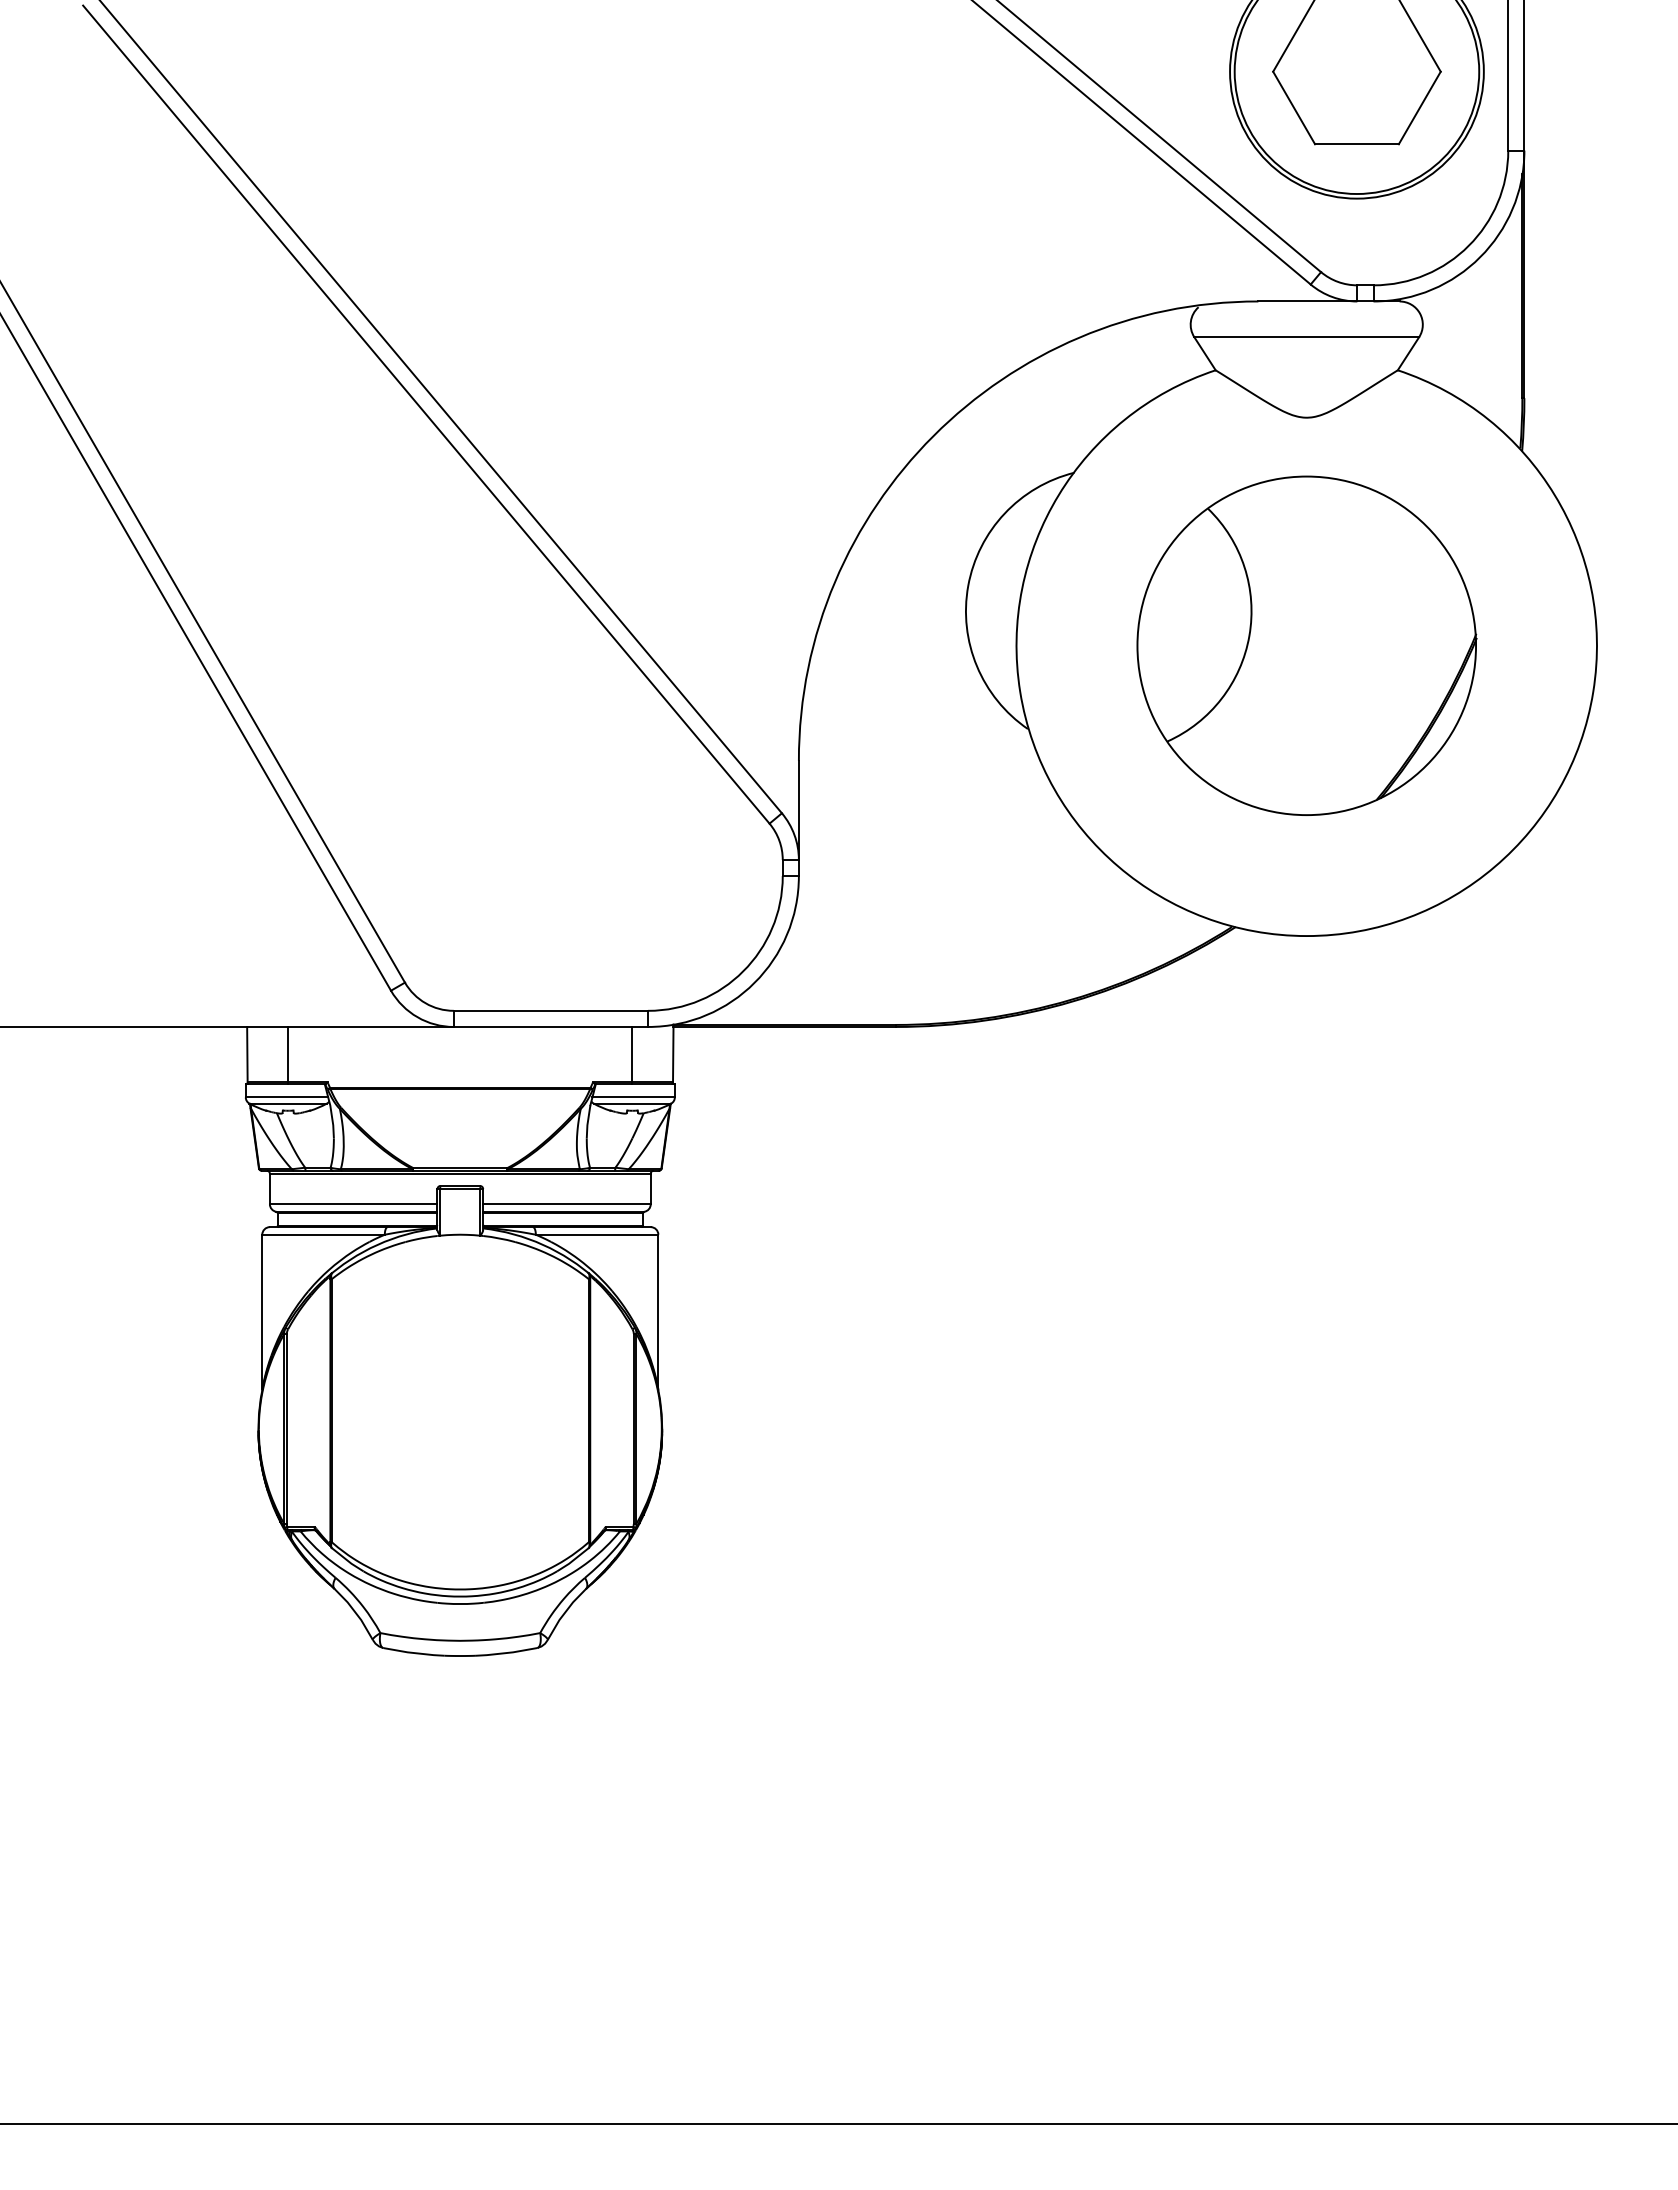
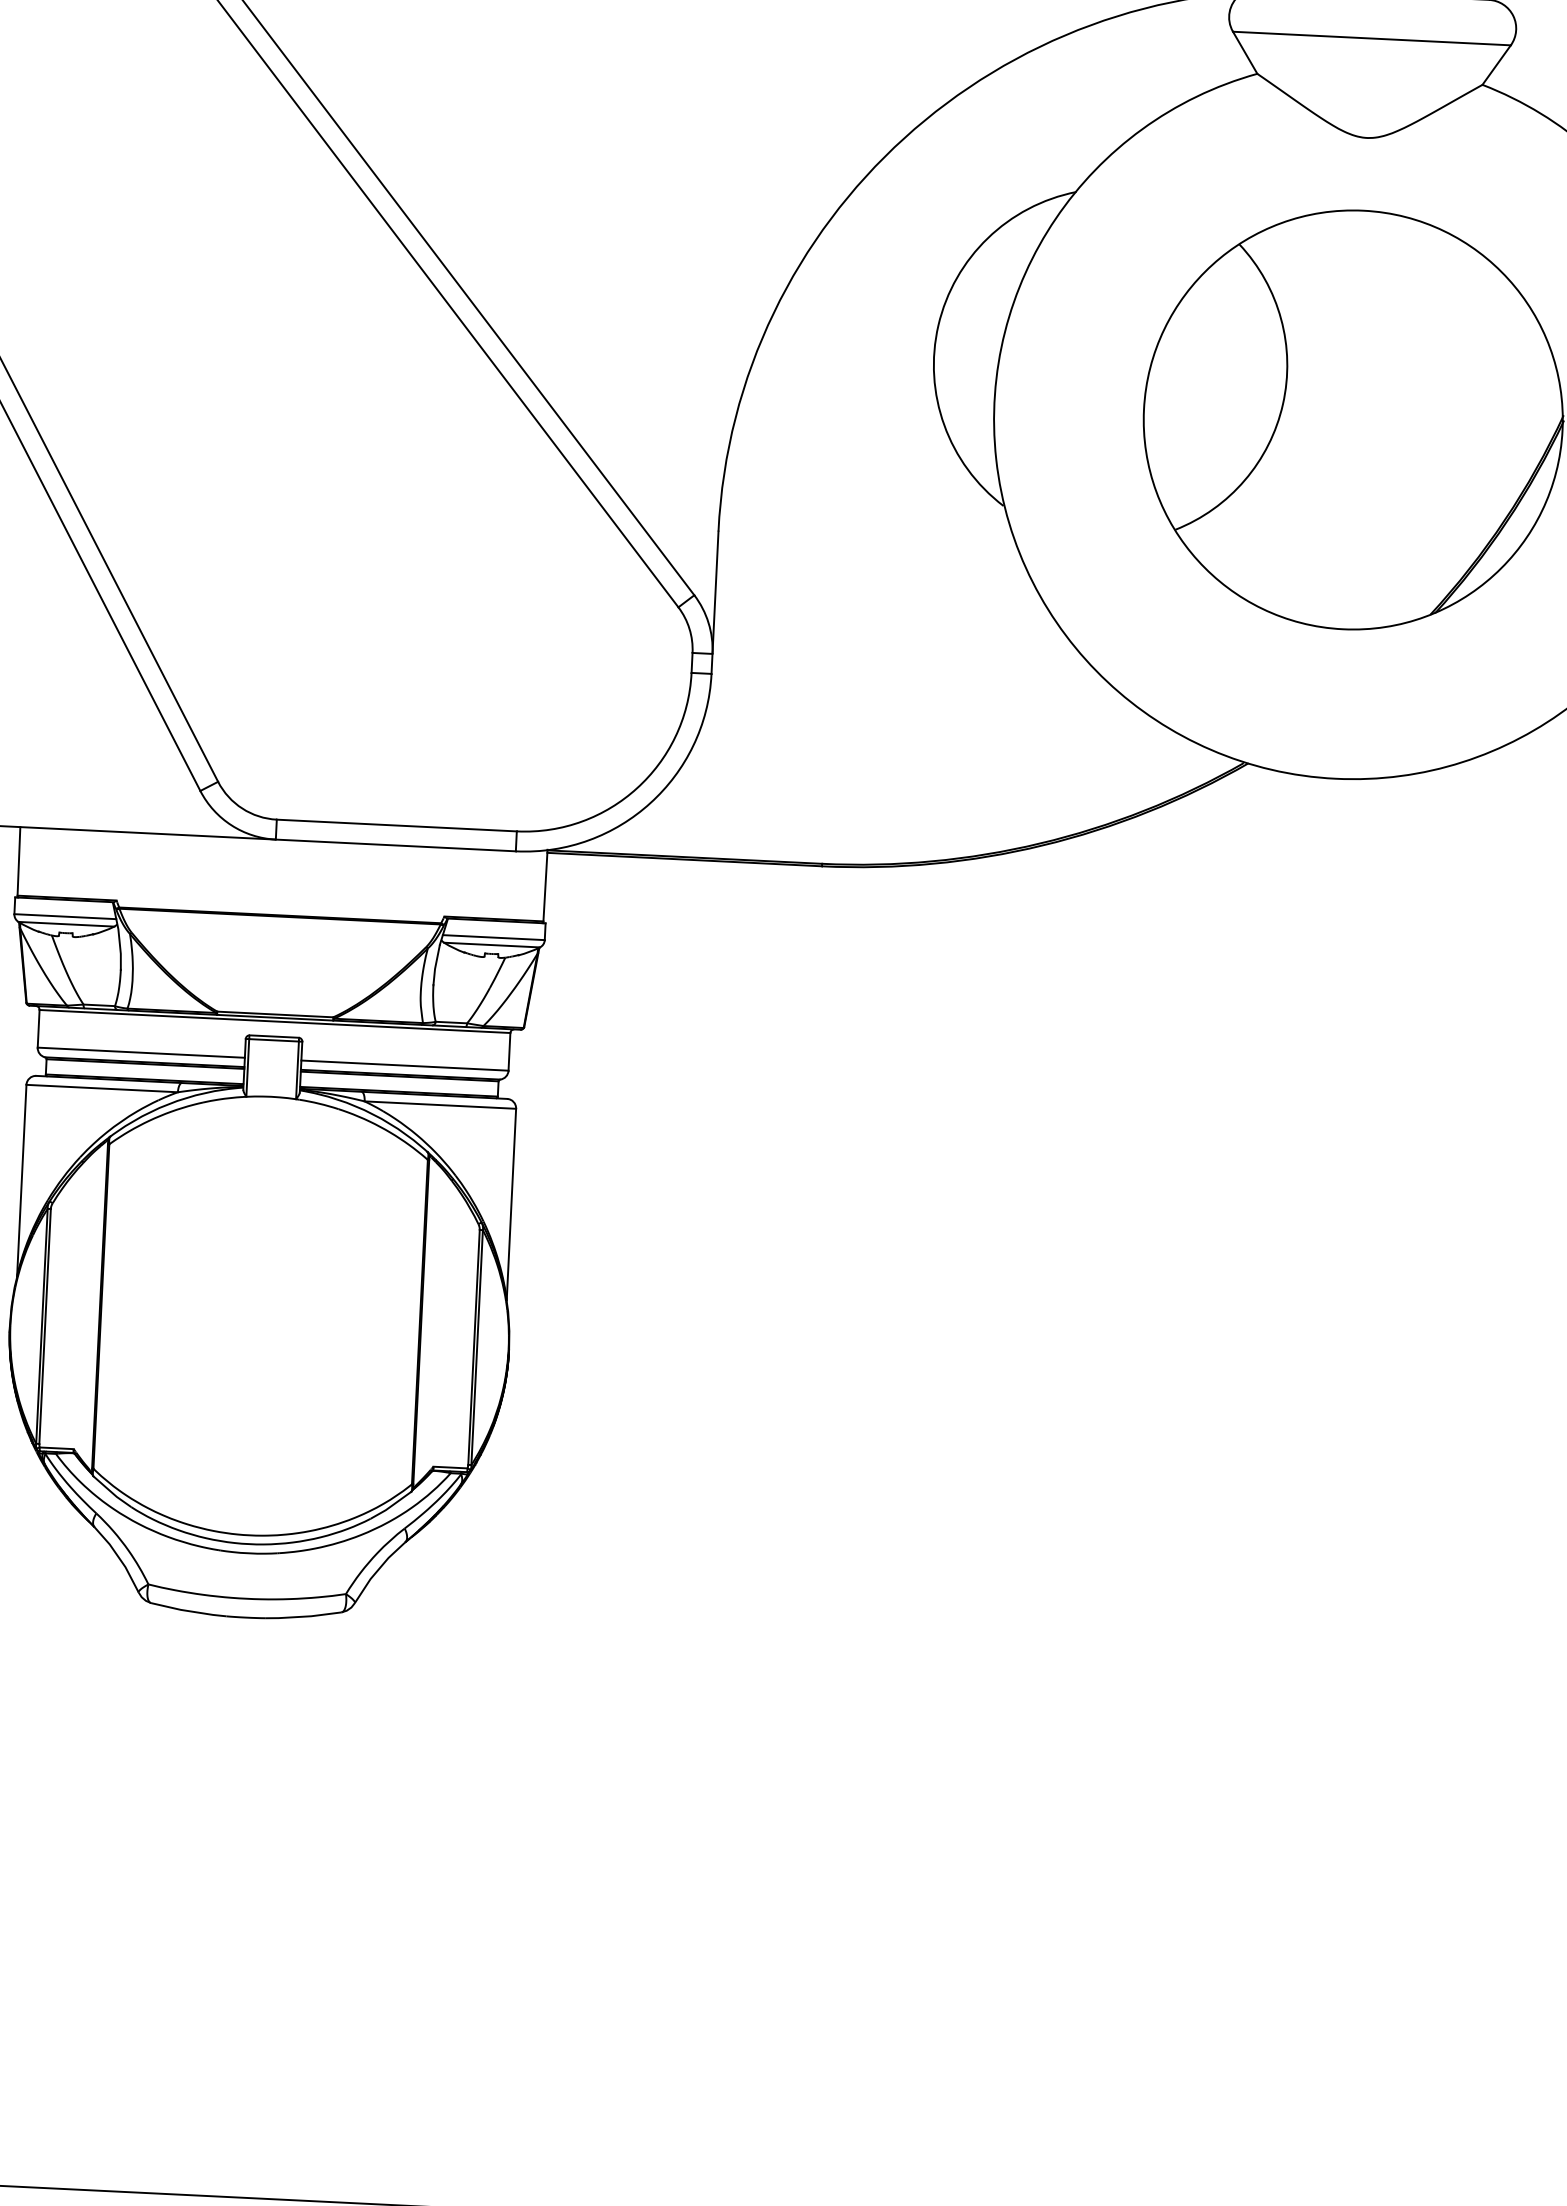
line: (288, 1054) -> (69, 863), removed
line: (632, 1054) -> (495, 884), removed

